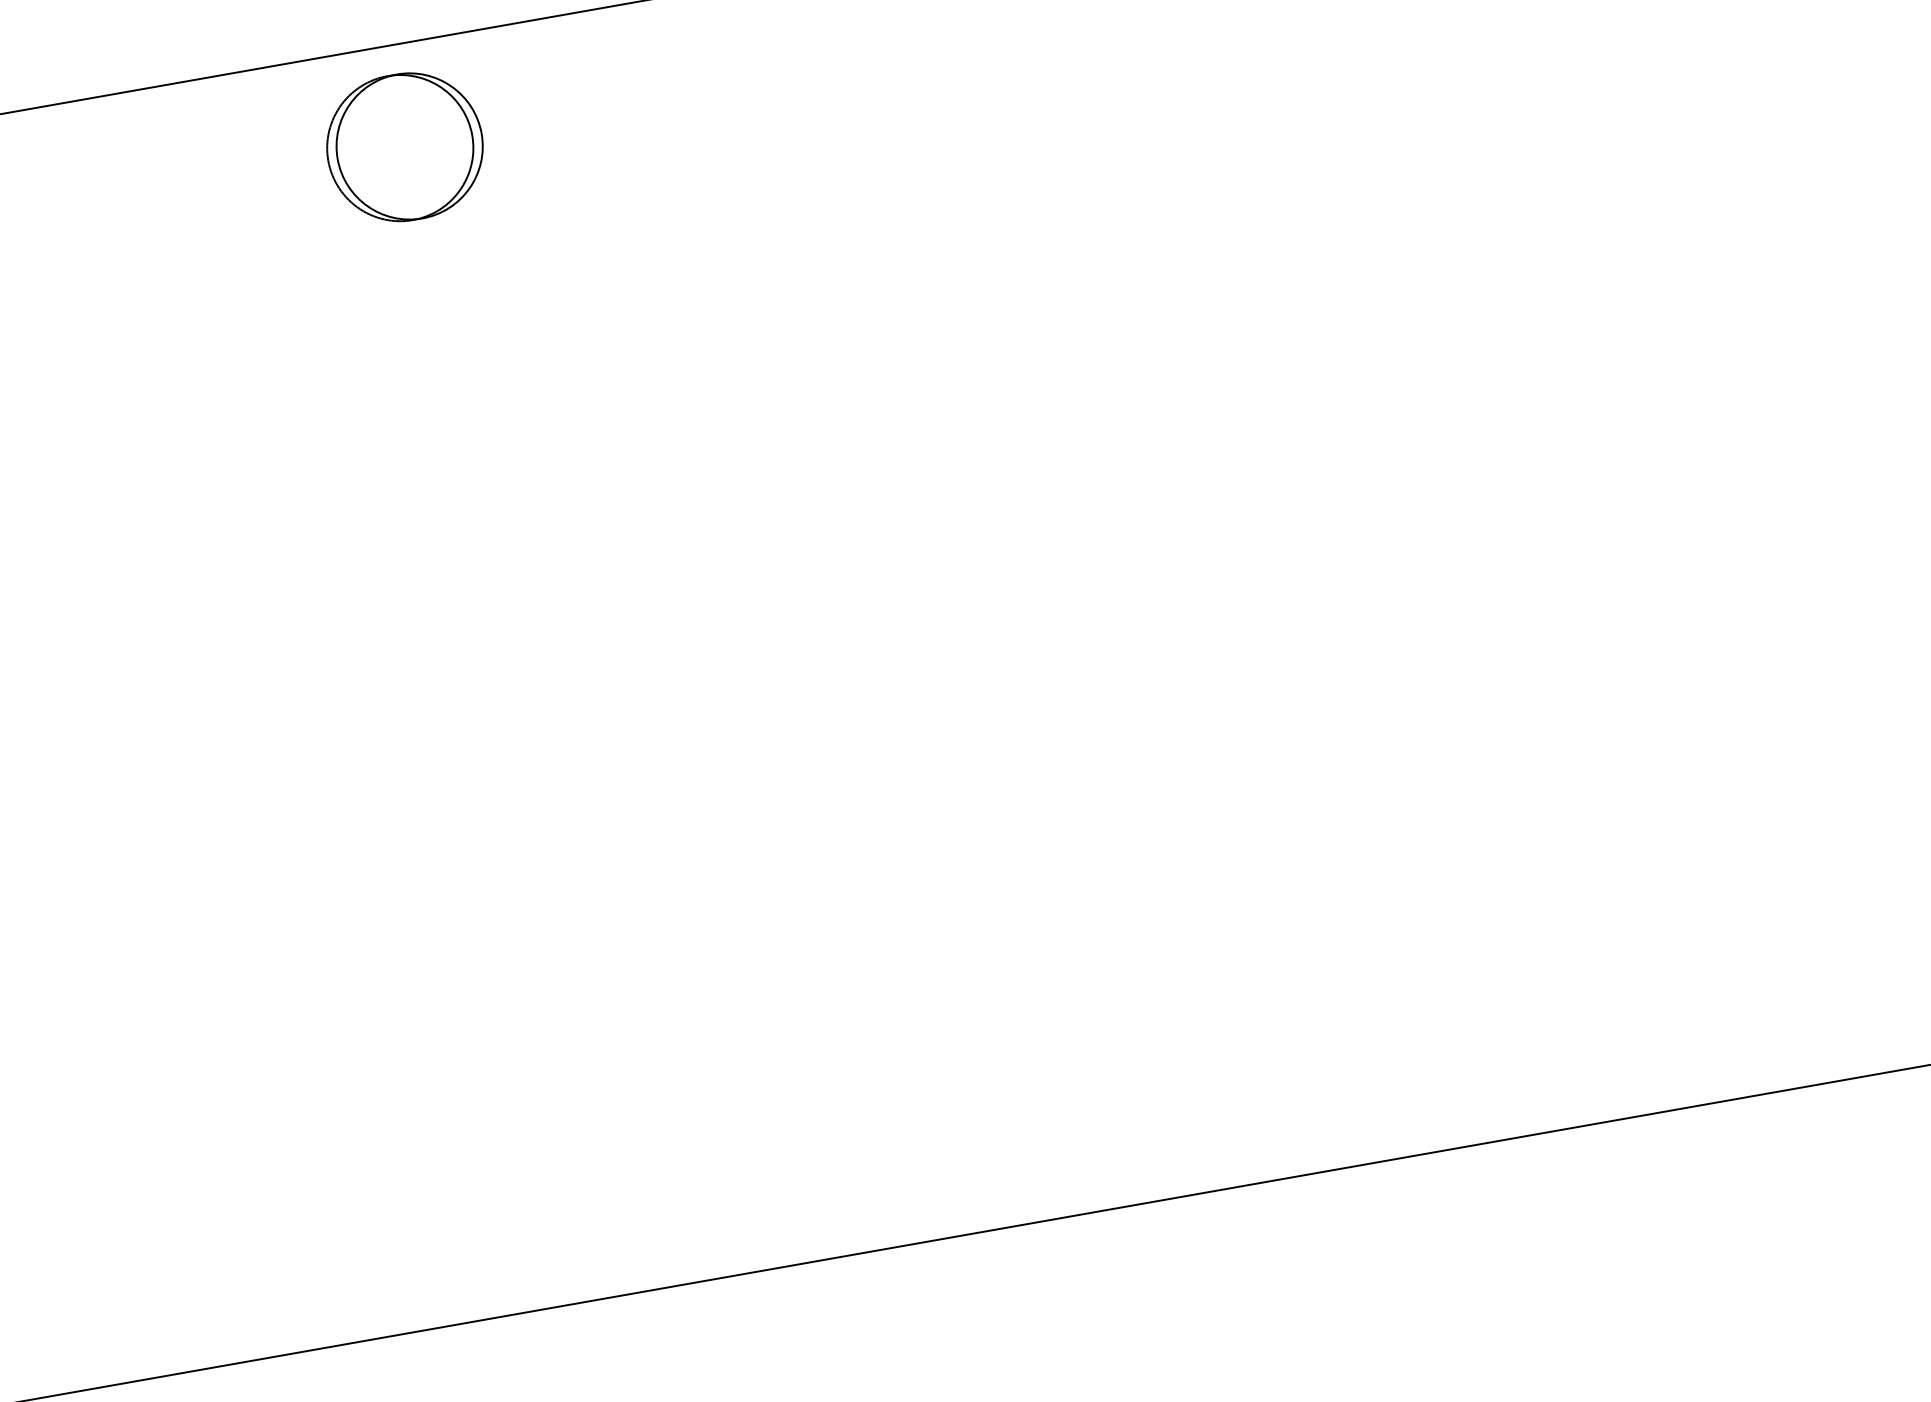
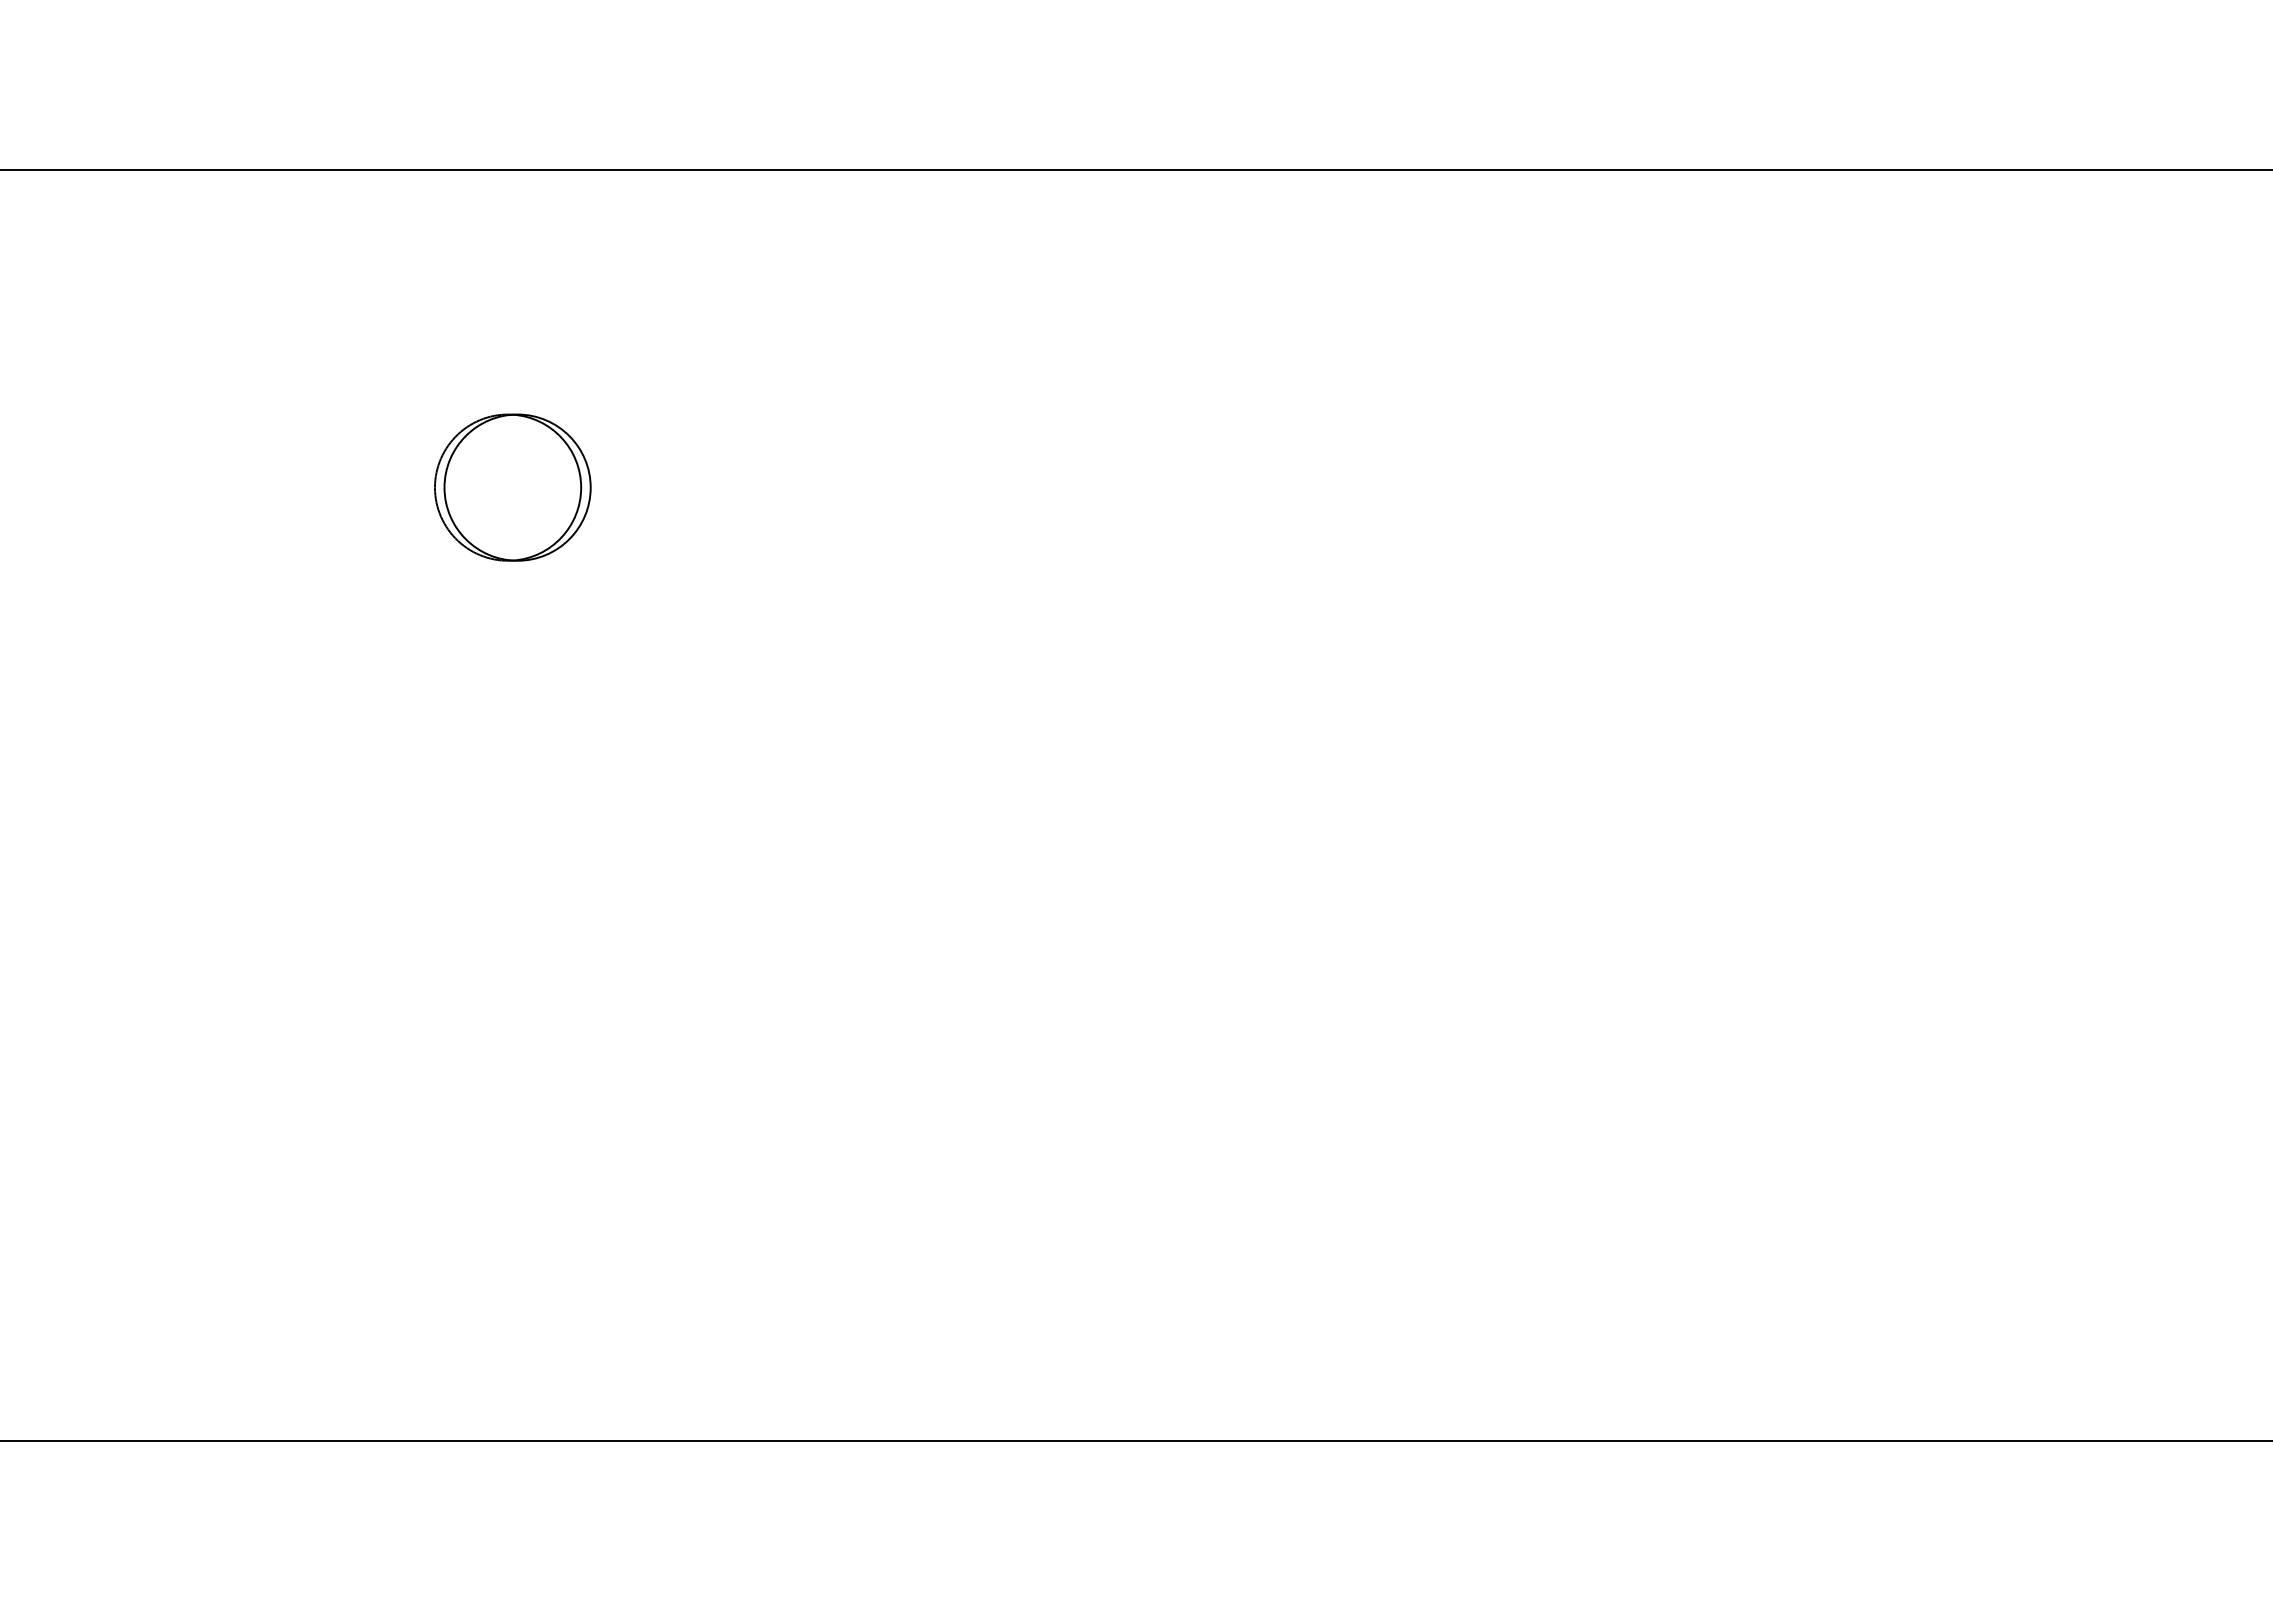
part: (404, 147) -> (512, 487), moved

